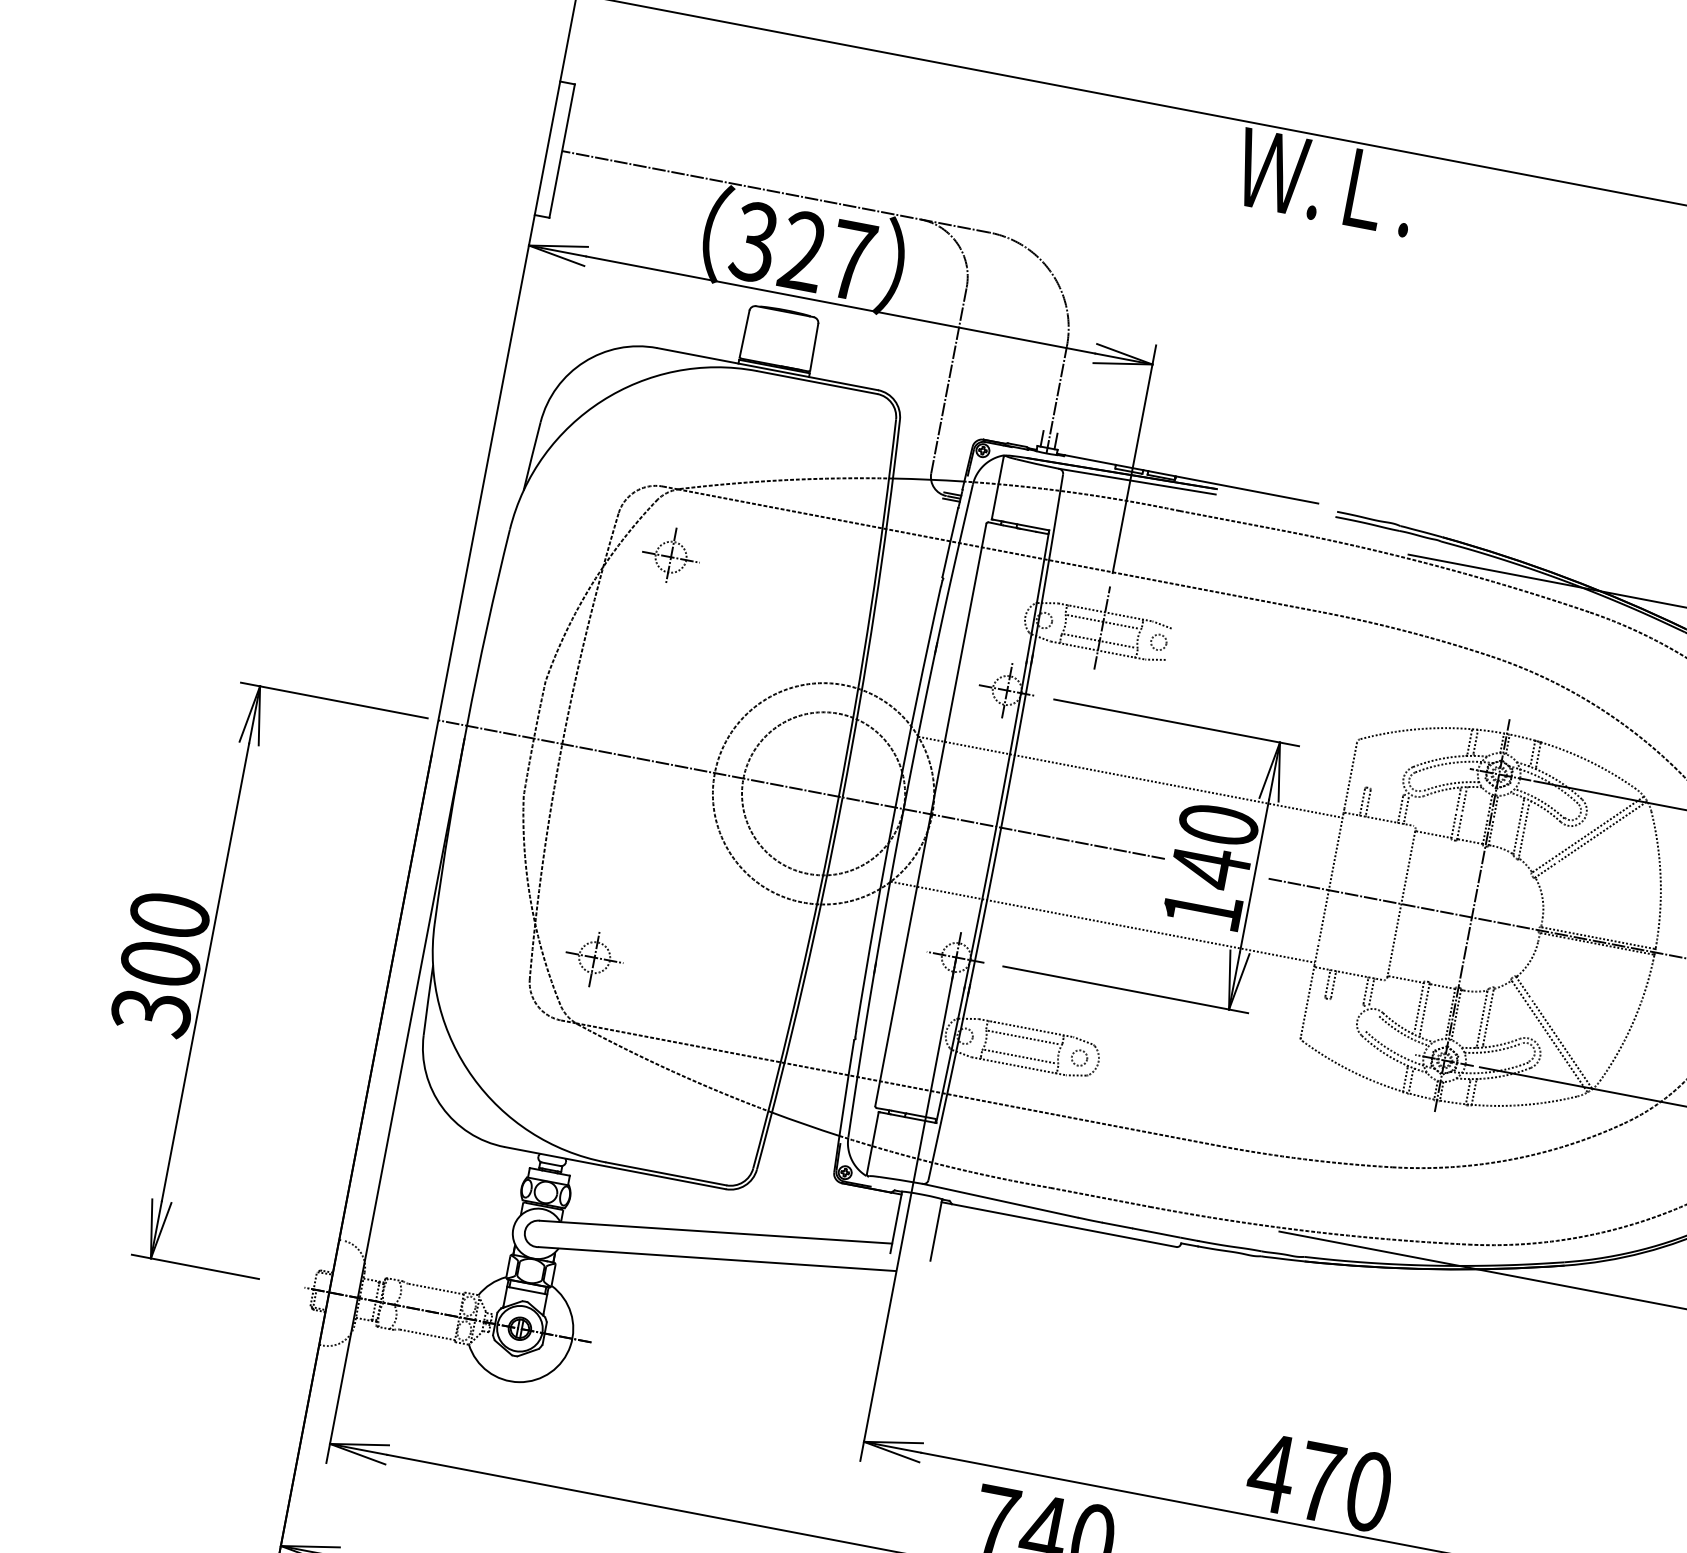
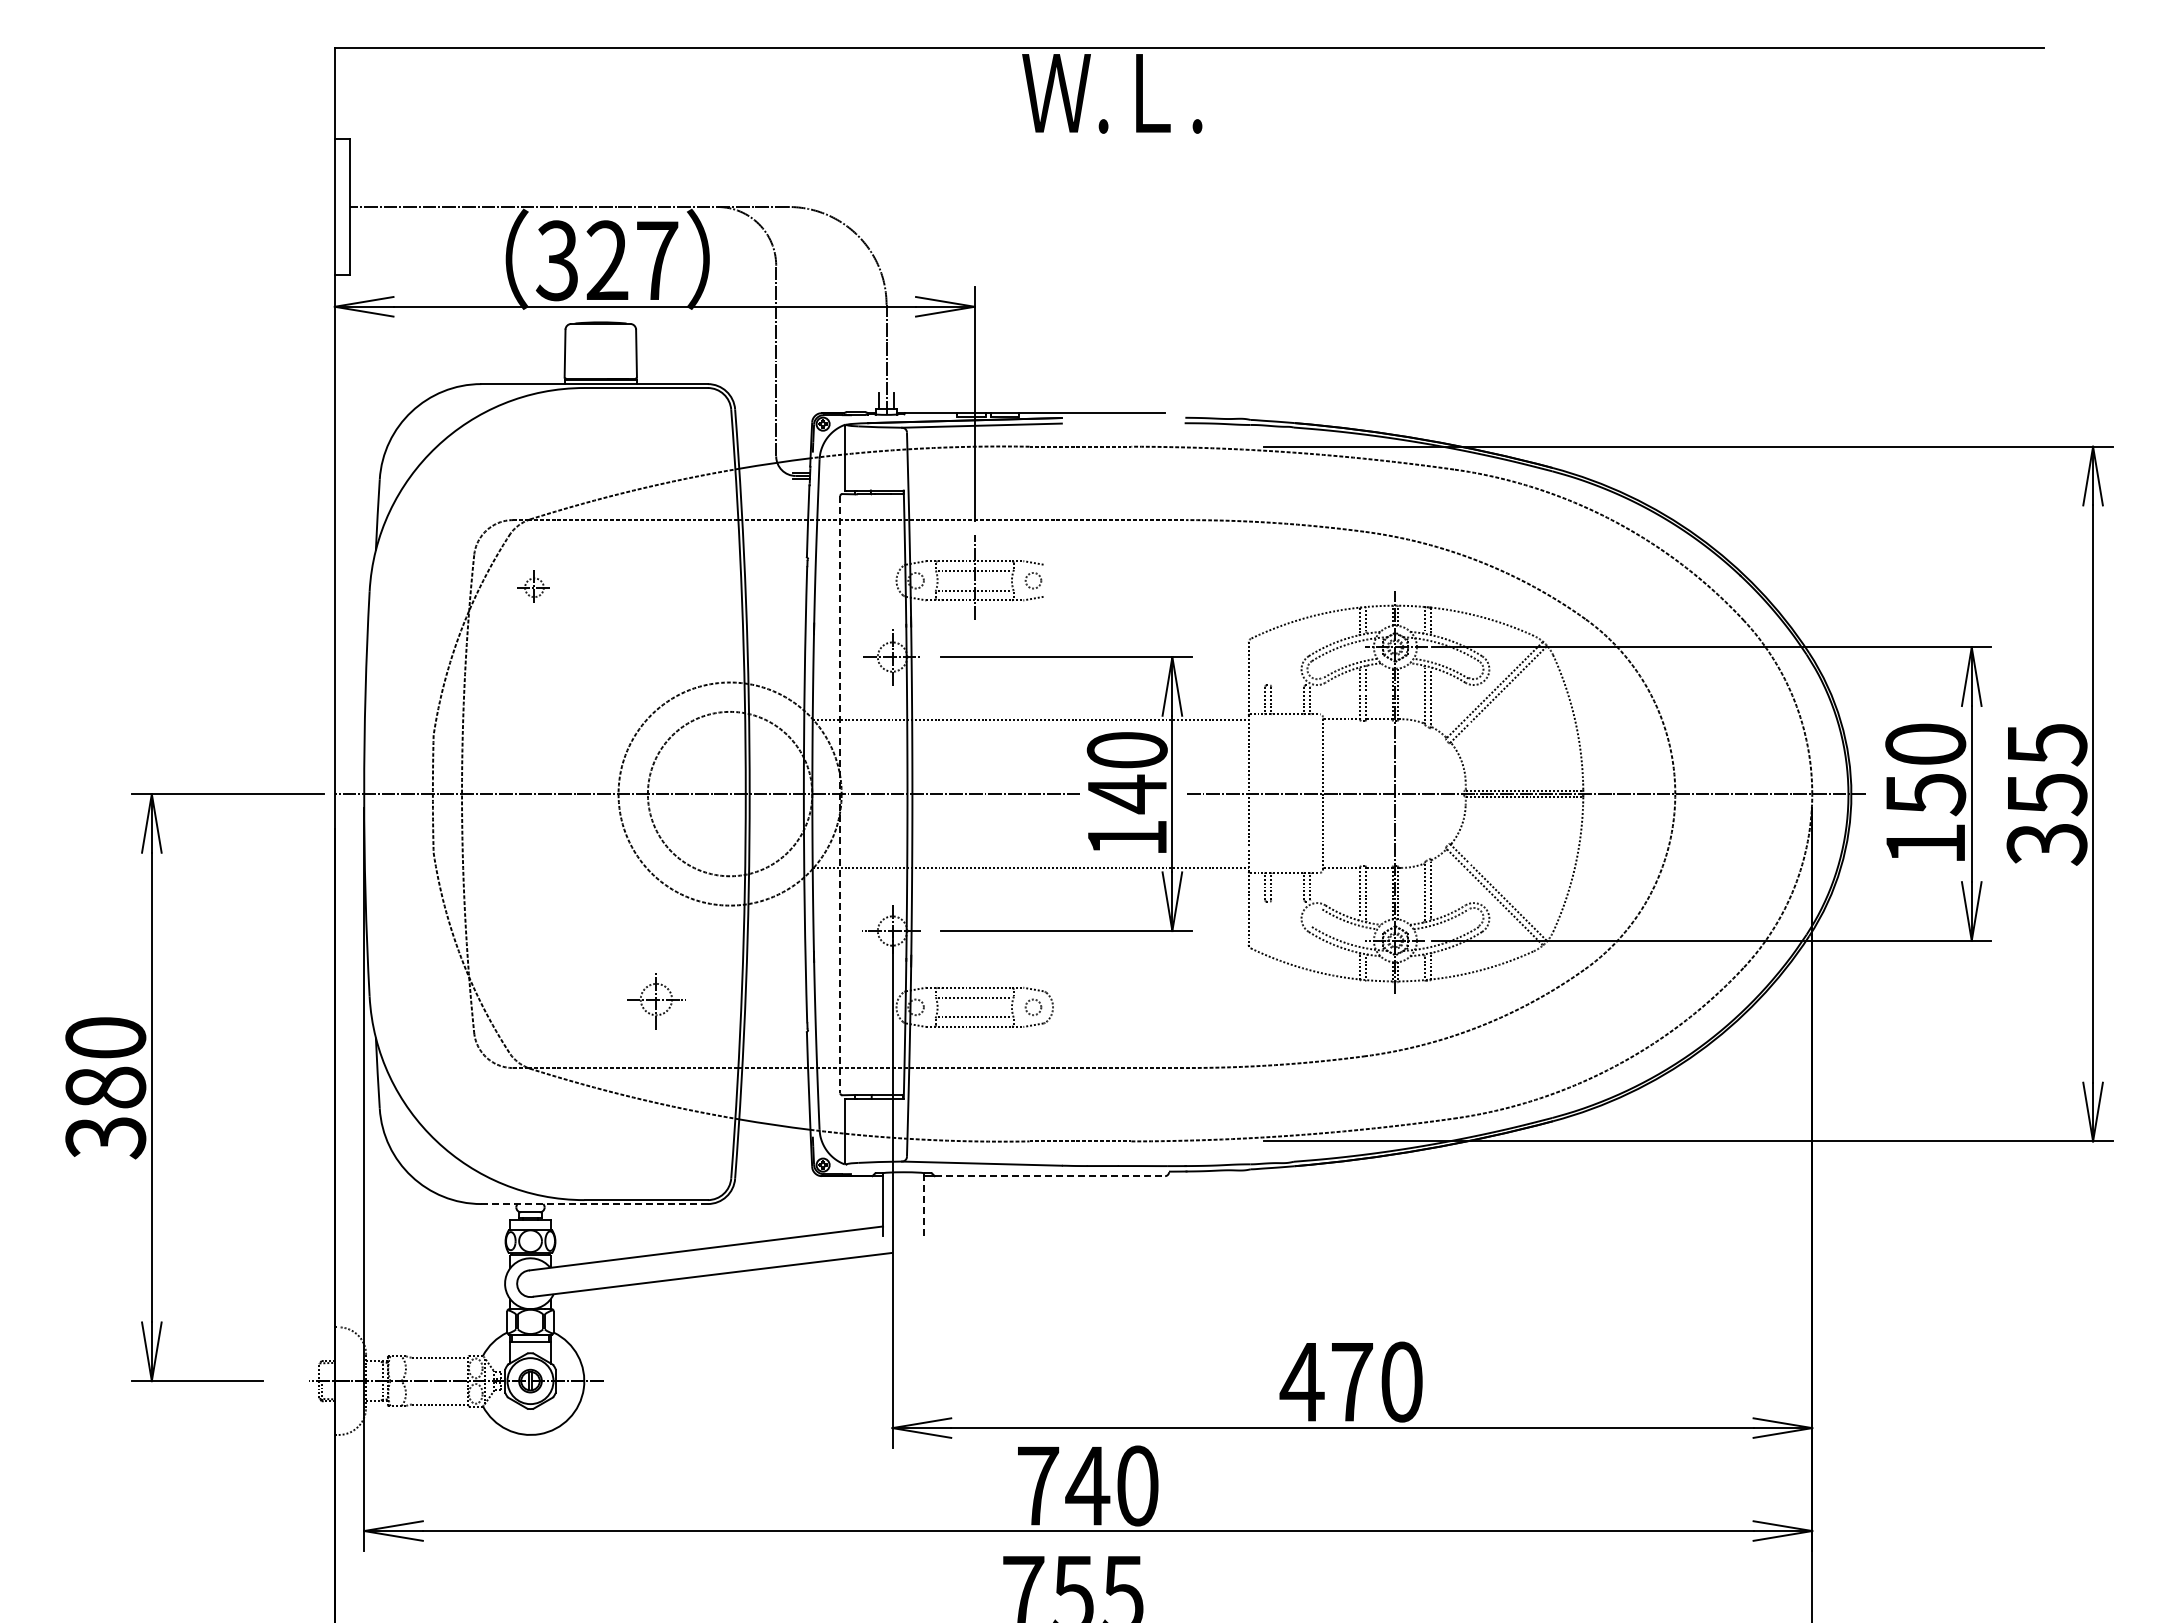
part: (671, 555) -> (534, 586), size x0.6
line: (931, 814) -> (840, 794), solid -> dashed
part: (594, 959) -> (656, 1001), moved
text: (160, 963) -> (105, 1087), 300 -> 380
line: (615, 1168) -> (594, 1204), solid -> dashed
line: (1064, 1226) -> (1050, 1176), solid -> dashed
line: (936, 1229) -> (924, 1204), solid -> dashed

